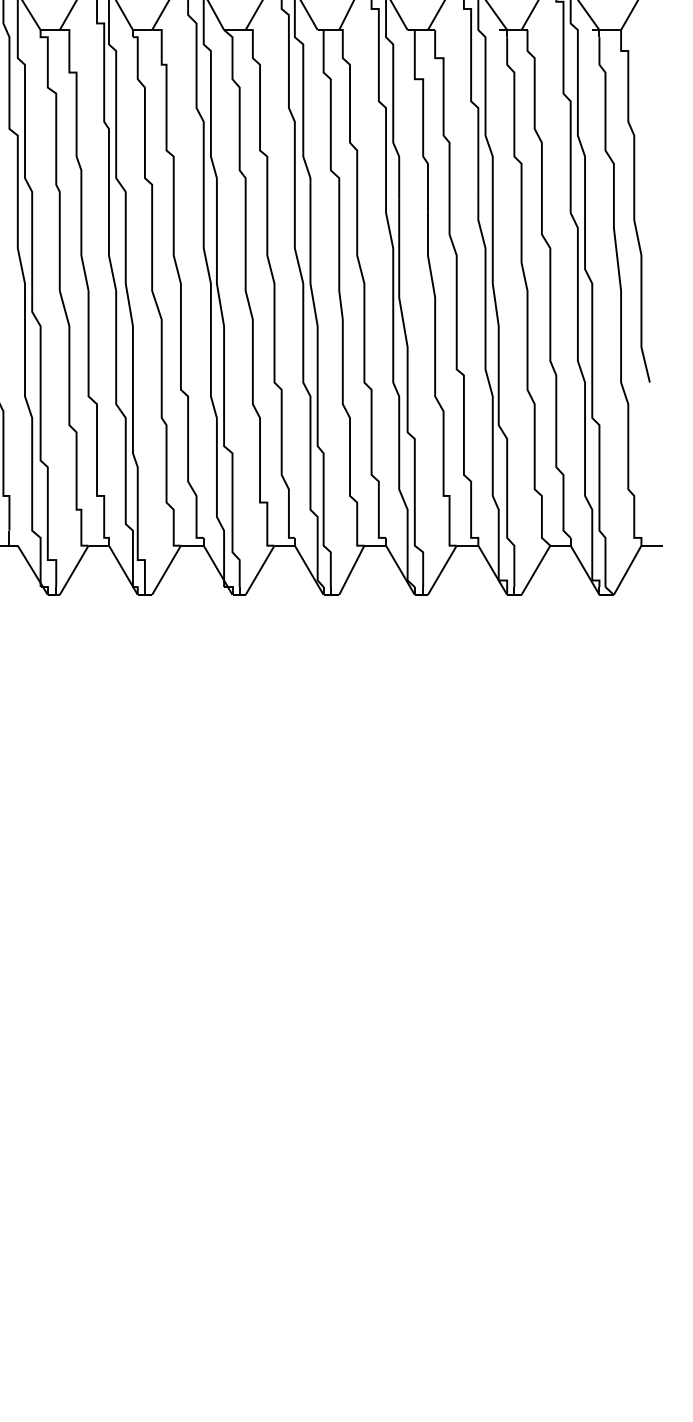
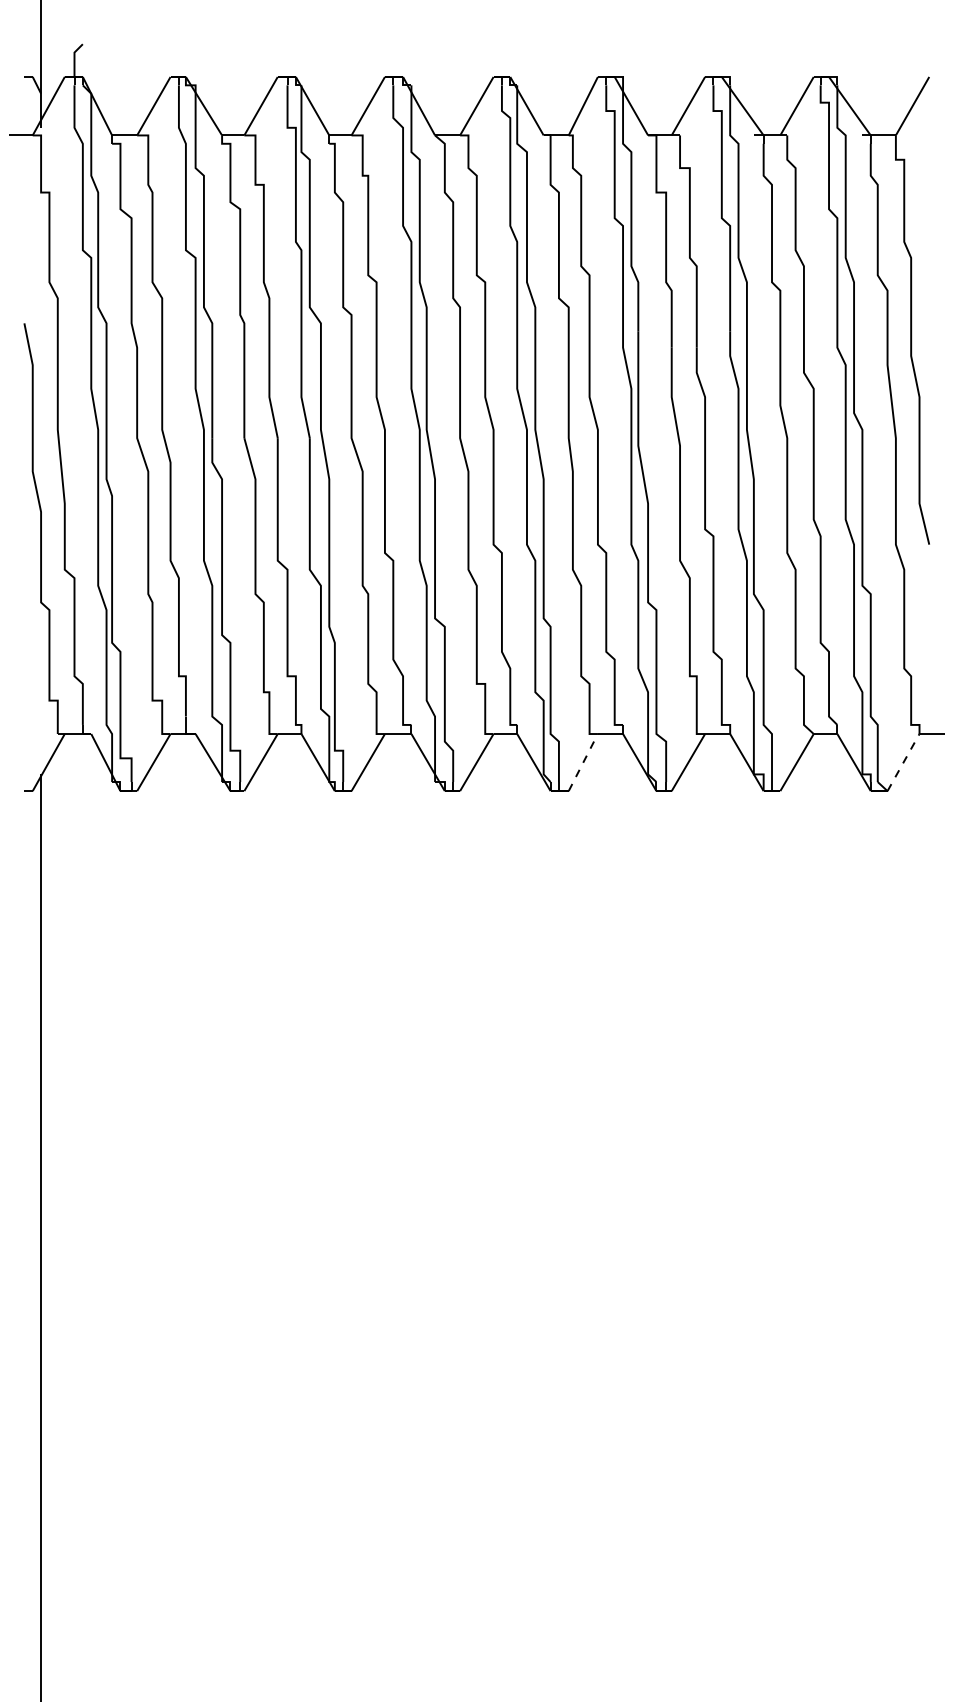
line: (351, 570) -> (583, 762), solid -> dashed
line: (627, 570) -> (903, 762), solid -> dashed

